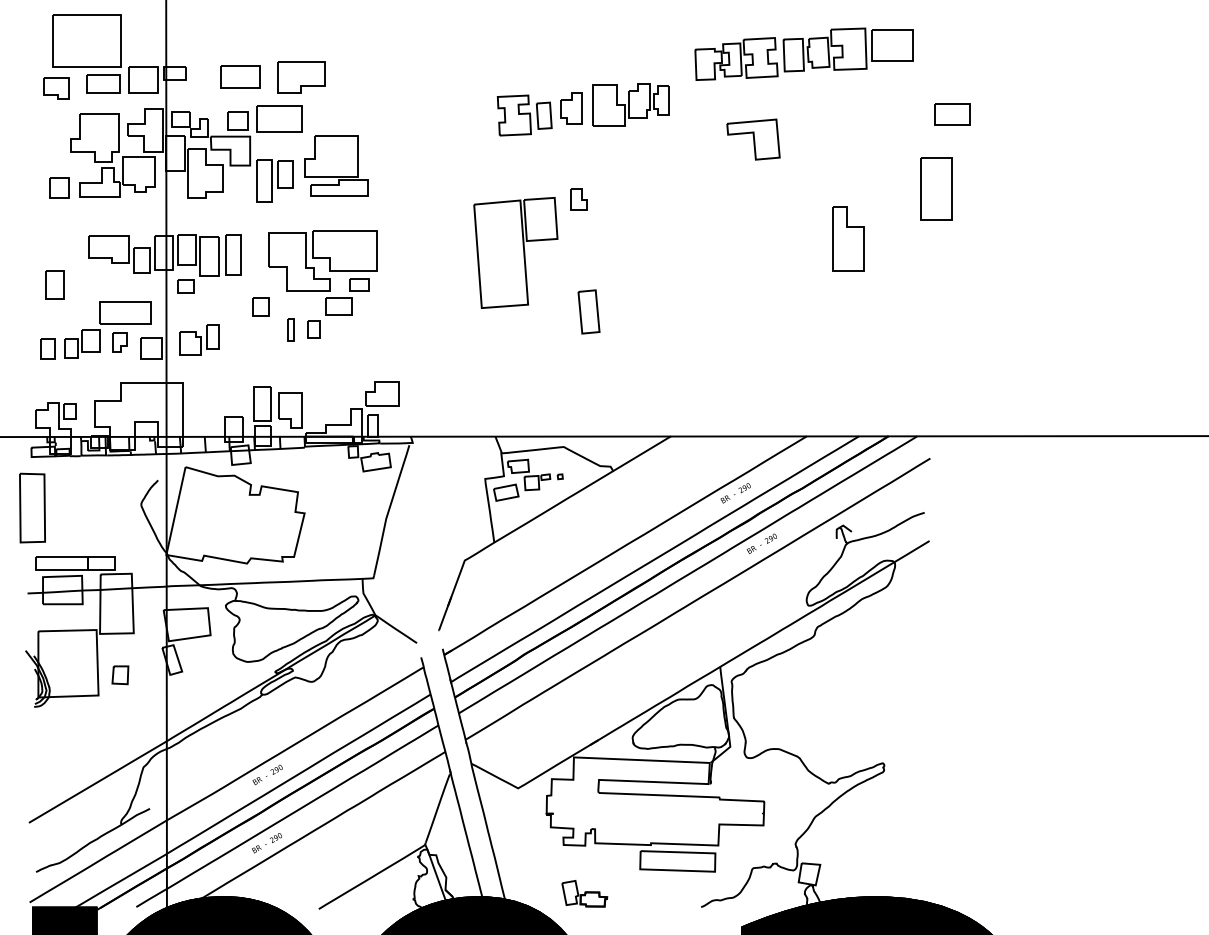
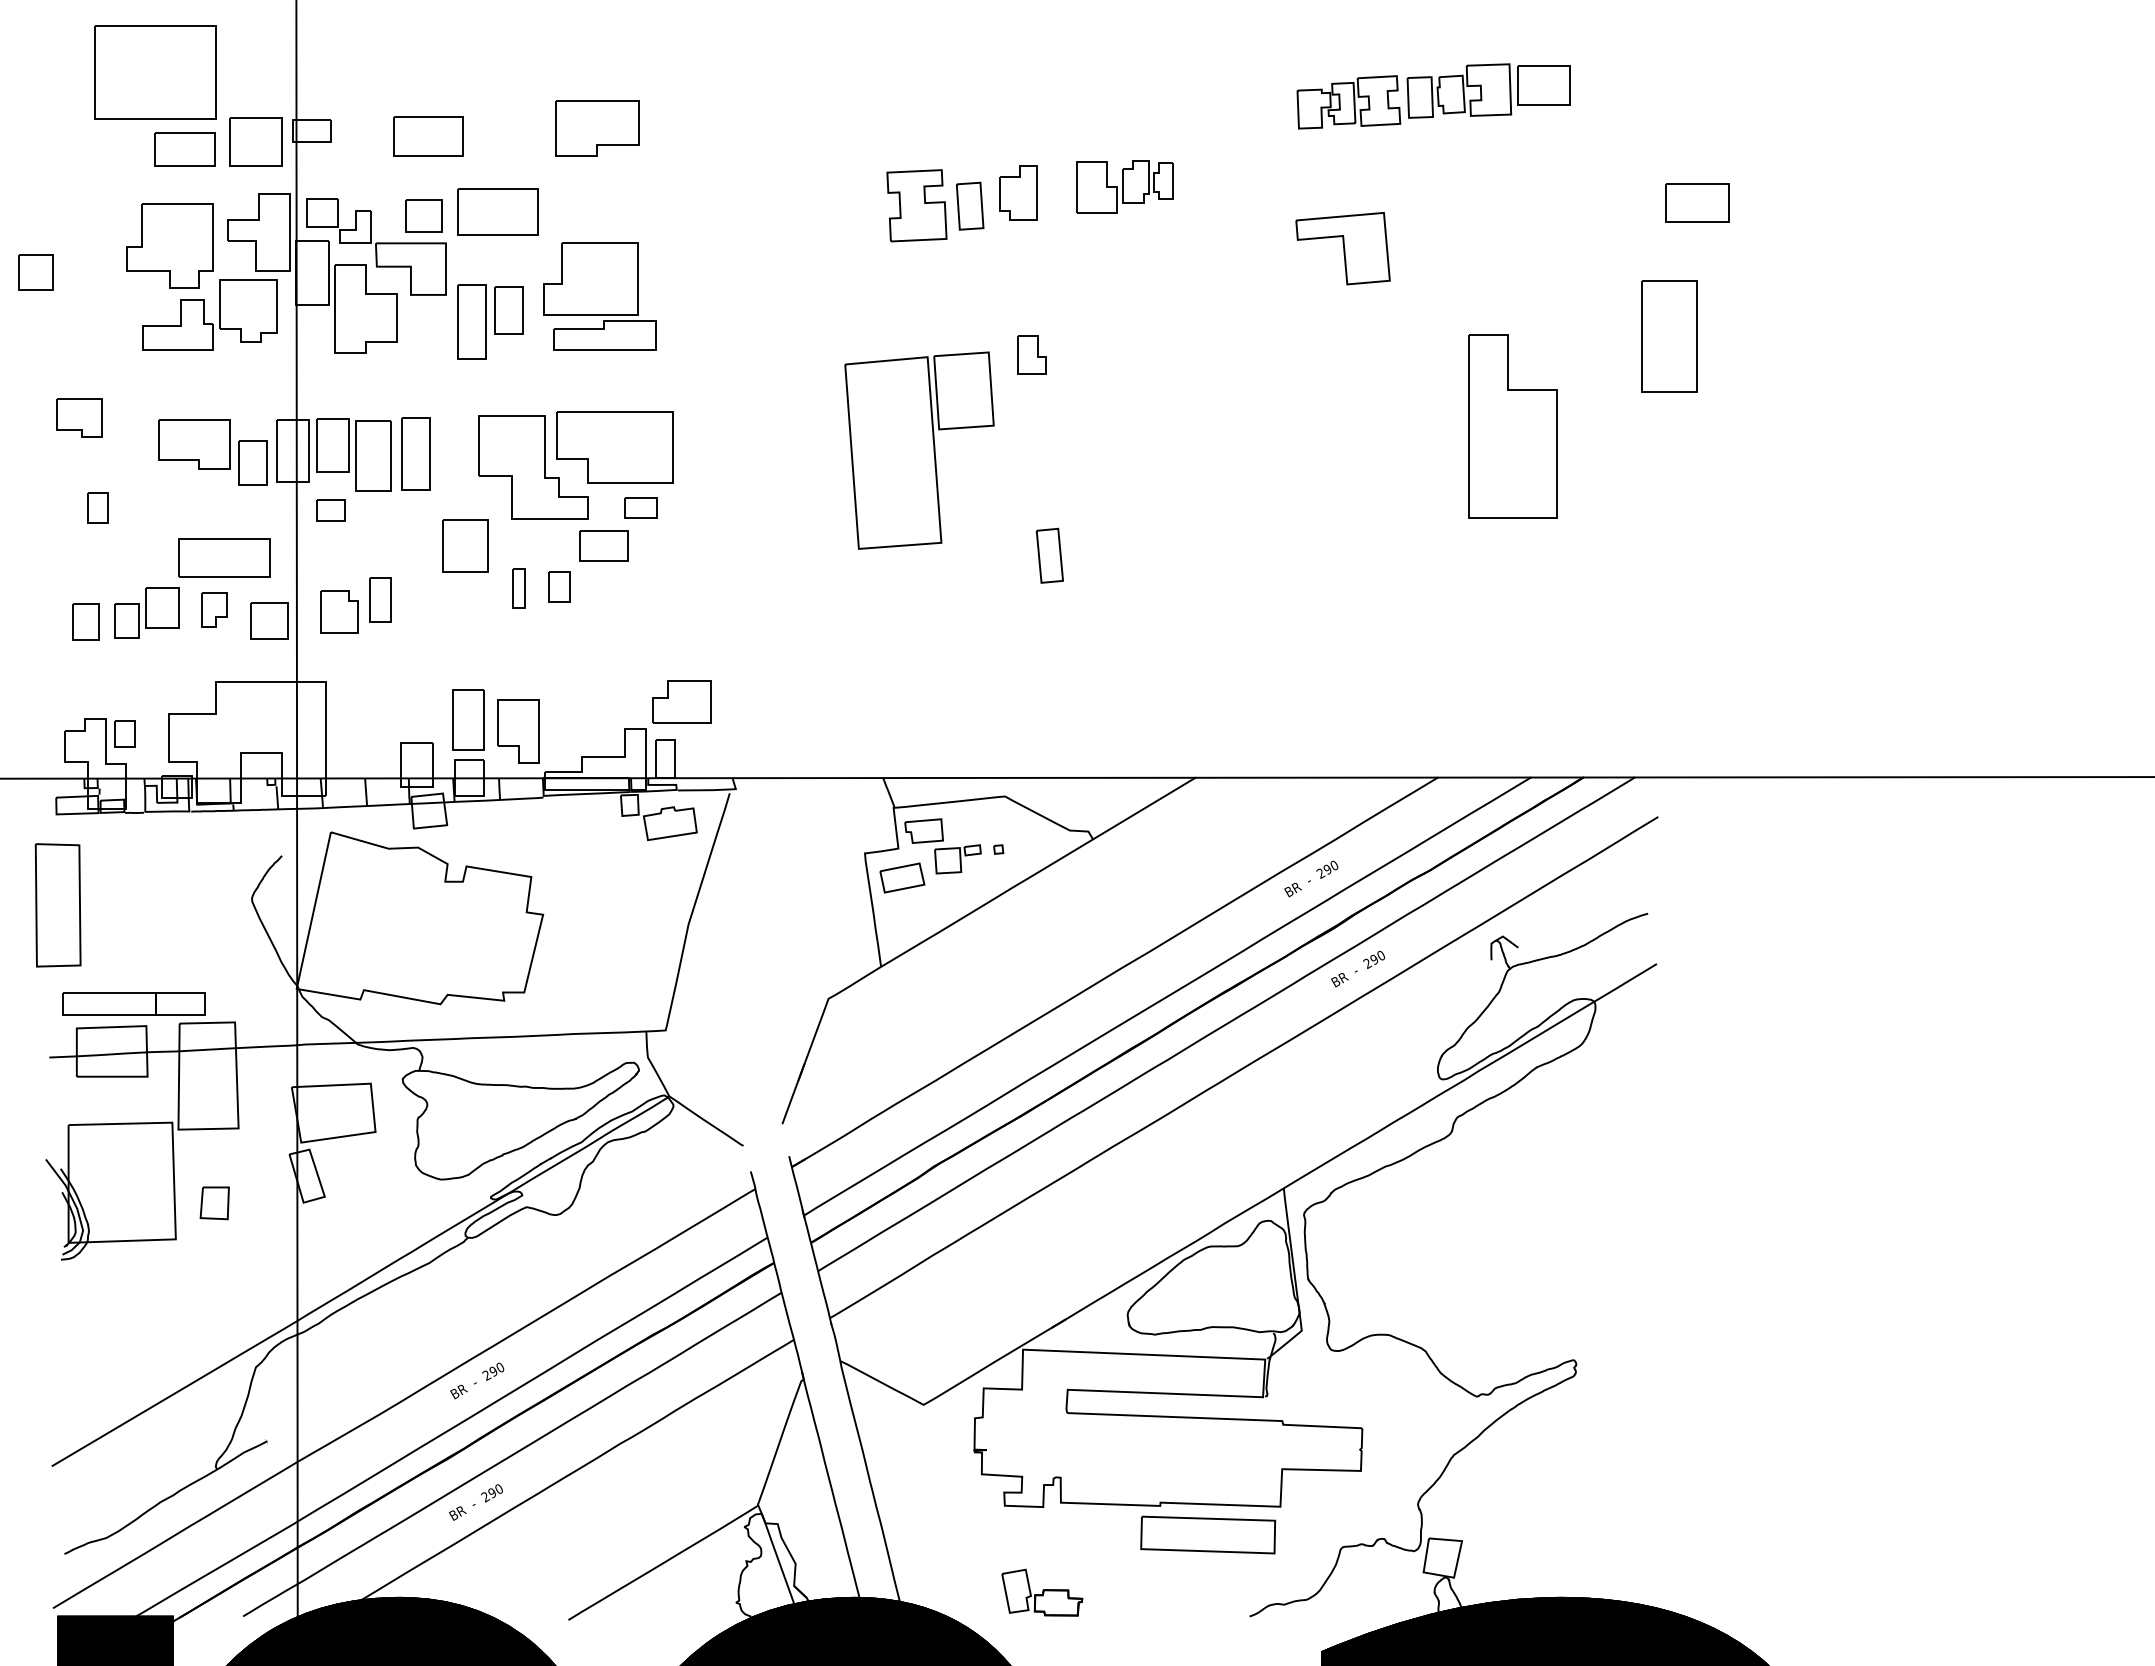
part: (803, 53) -> (1432, 95), size x0.7
part: (301, 77) -> (598, 129), moved
part: (56, 88) -> (79, 417), moved
part: (630, 104) -> (1123, 186), size x0.7
part: (59, 187) -> (36, 271), moved
part: (848, 238) -> (1512, 424), size x1.6
part: (54, 284) -> (97, 506), size x0.6
part: (260, 306) -> (464, 546), size x1.6
part: (588, 311) -> (1048, 554), size x0.7

